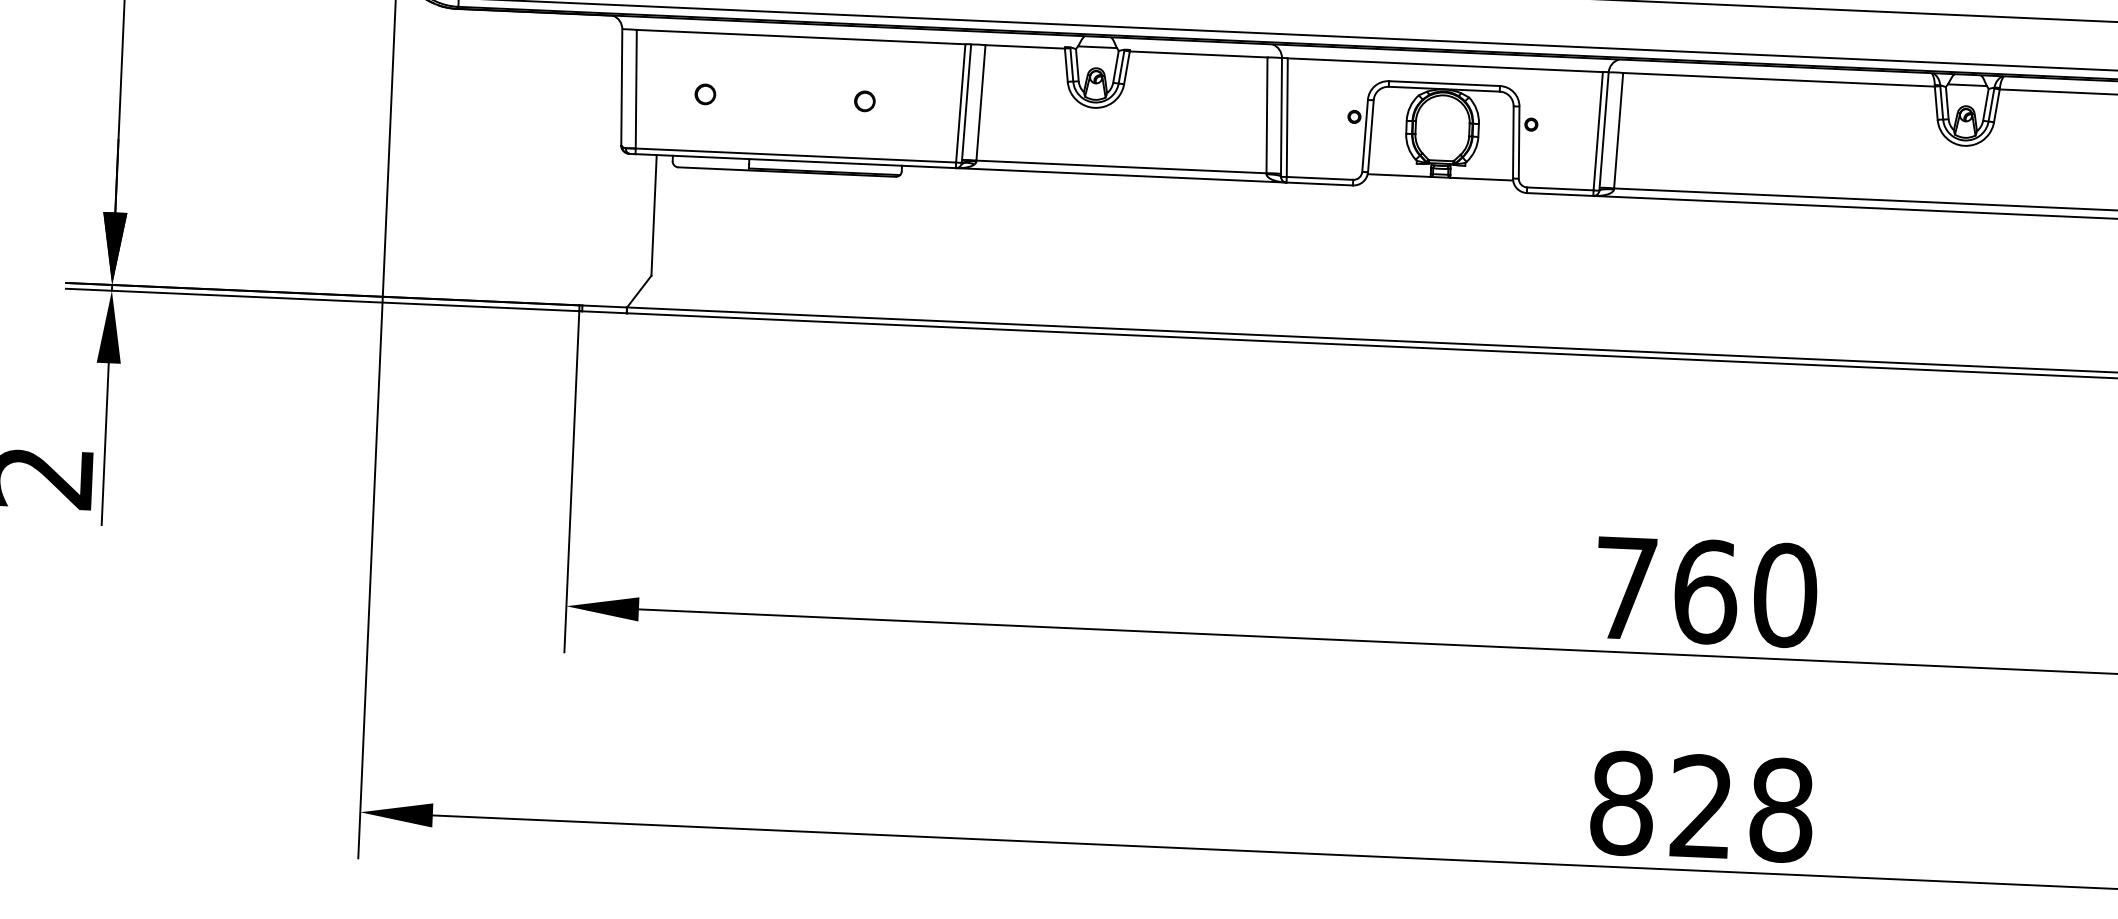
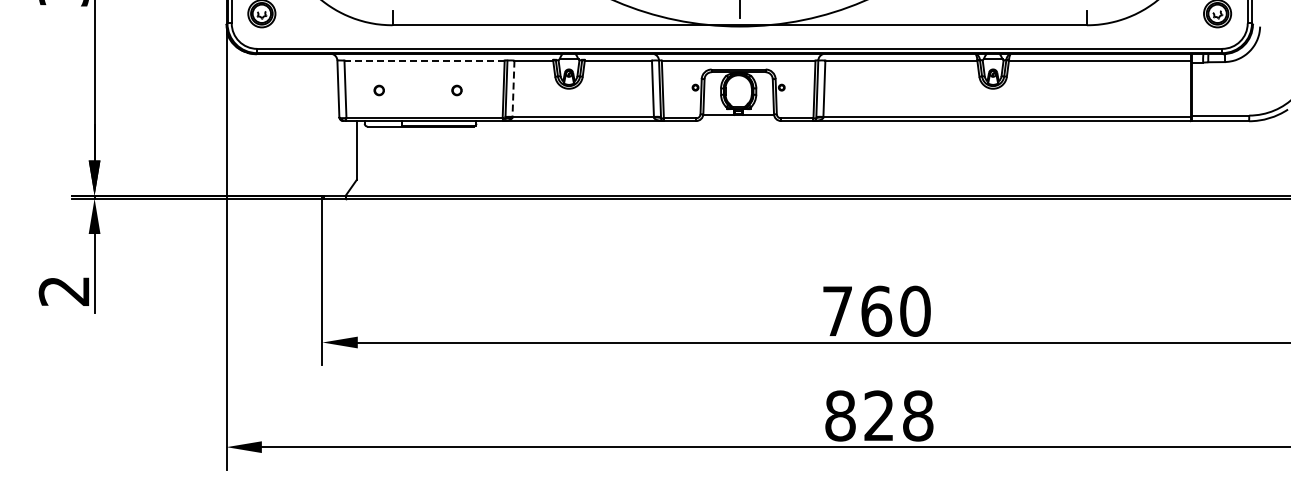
line: (800, 36) -> (424, 60), solid -> dashed
line: (980, 104) -> (513, 89), solid -> dashed

